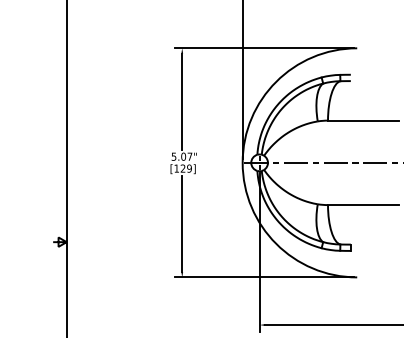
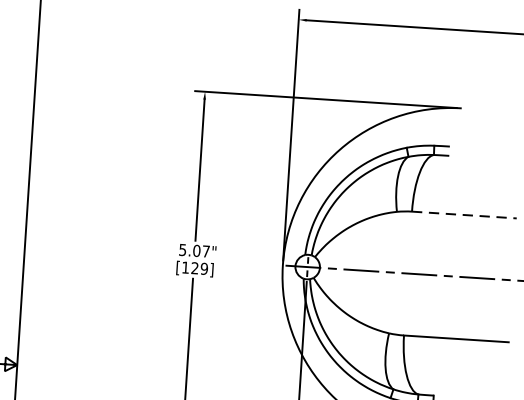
line: (363, 120) -> (464, 214), solid -> dashed

